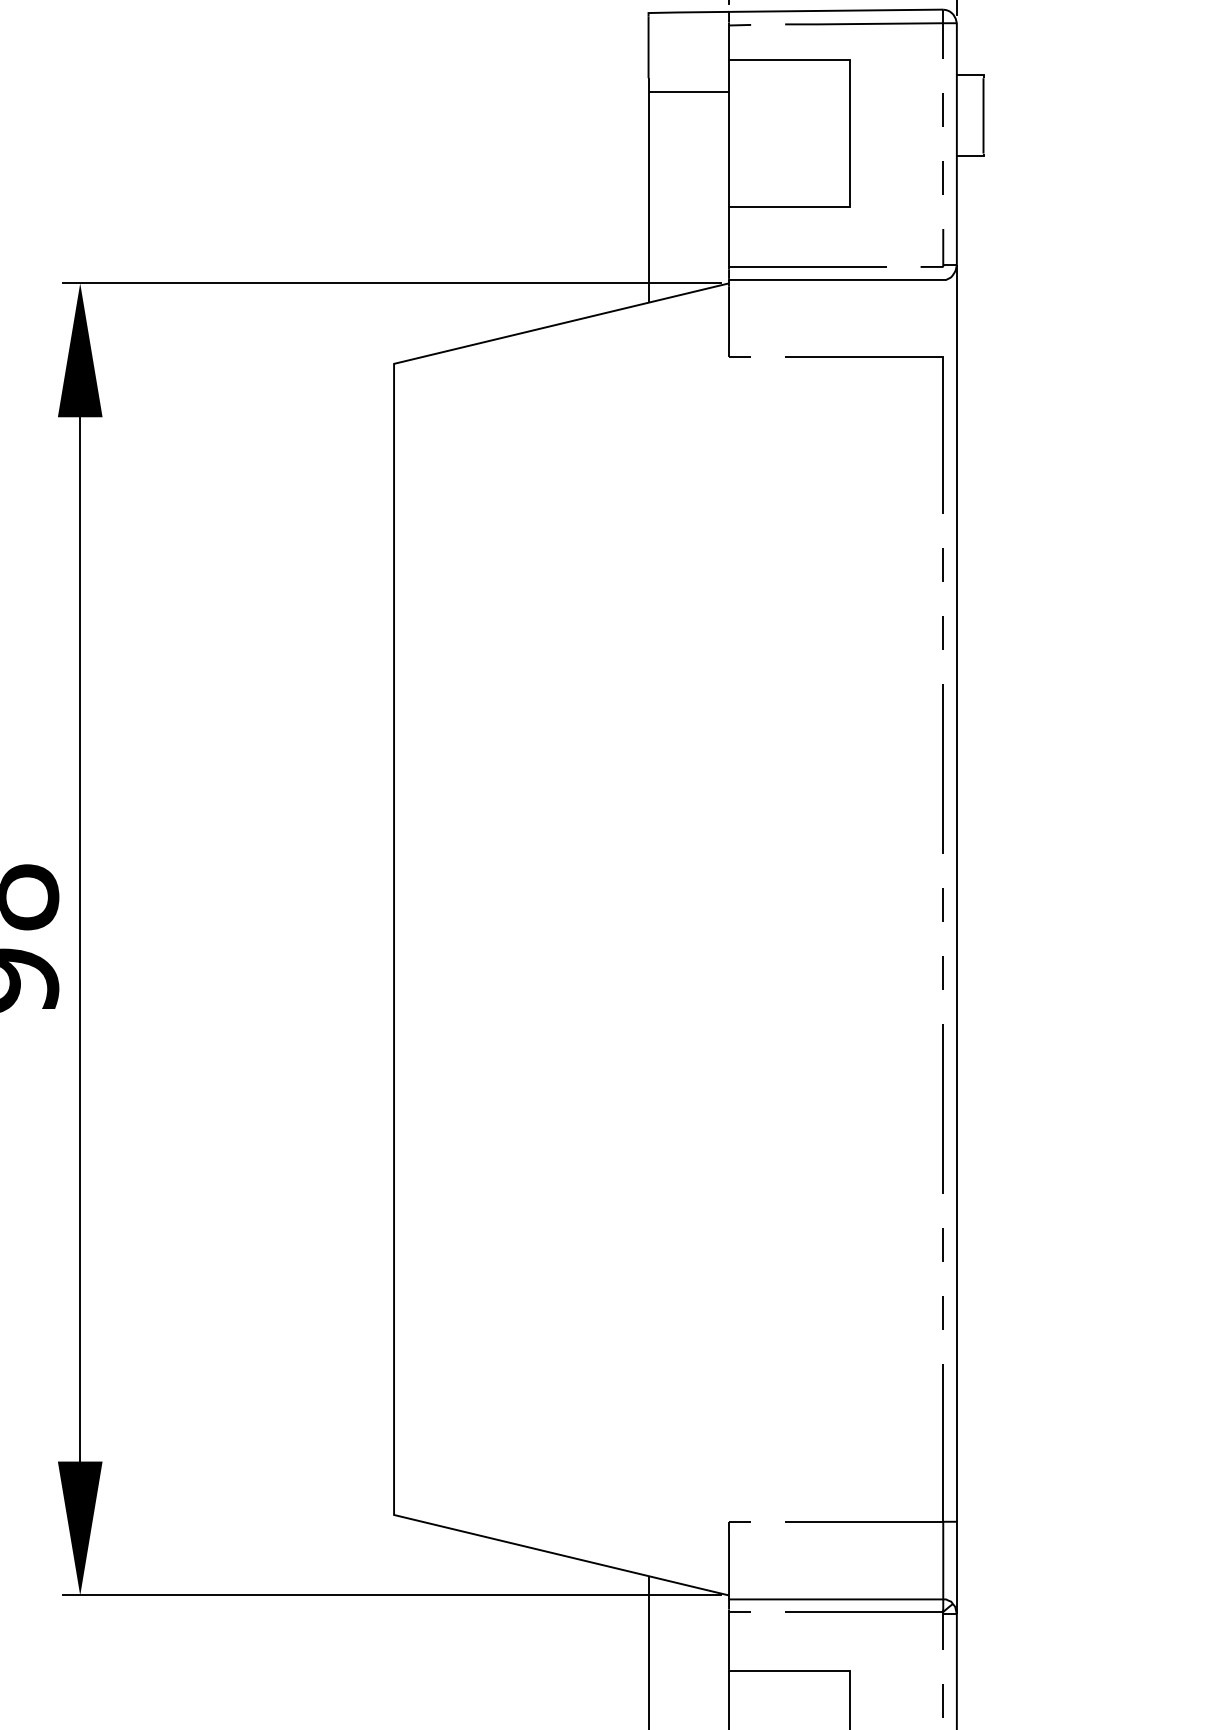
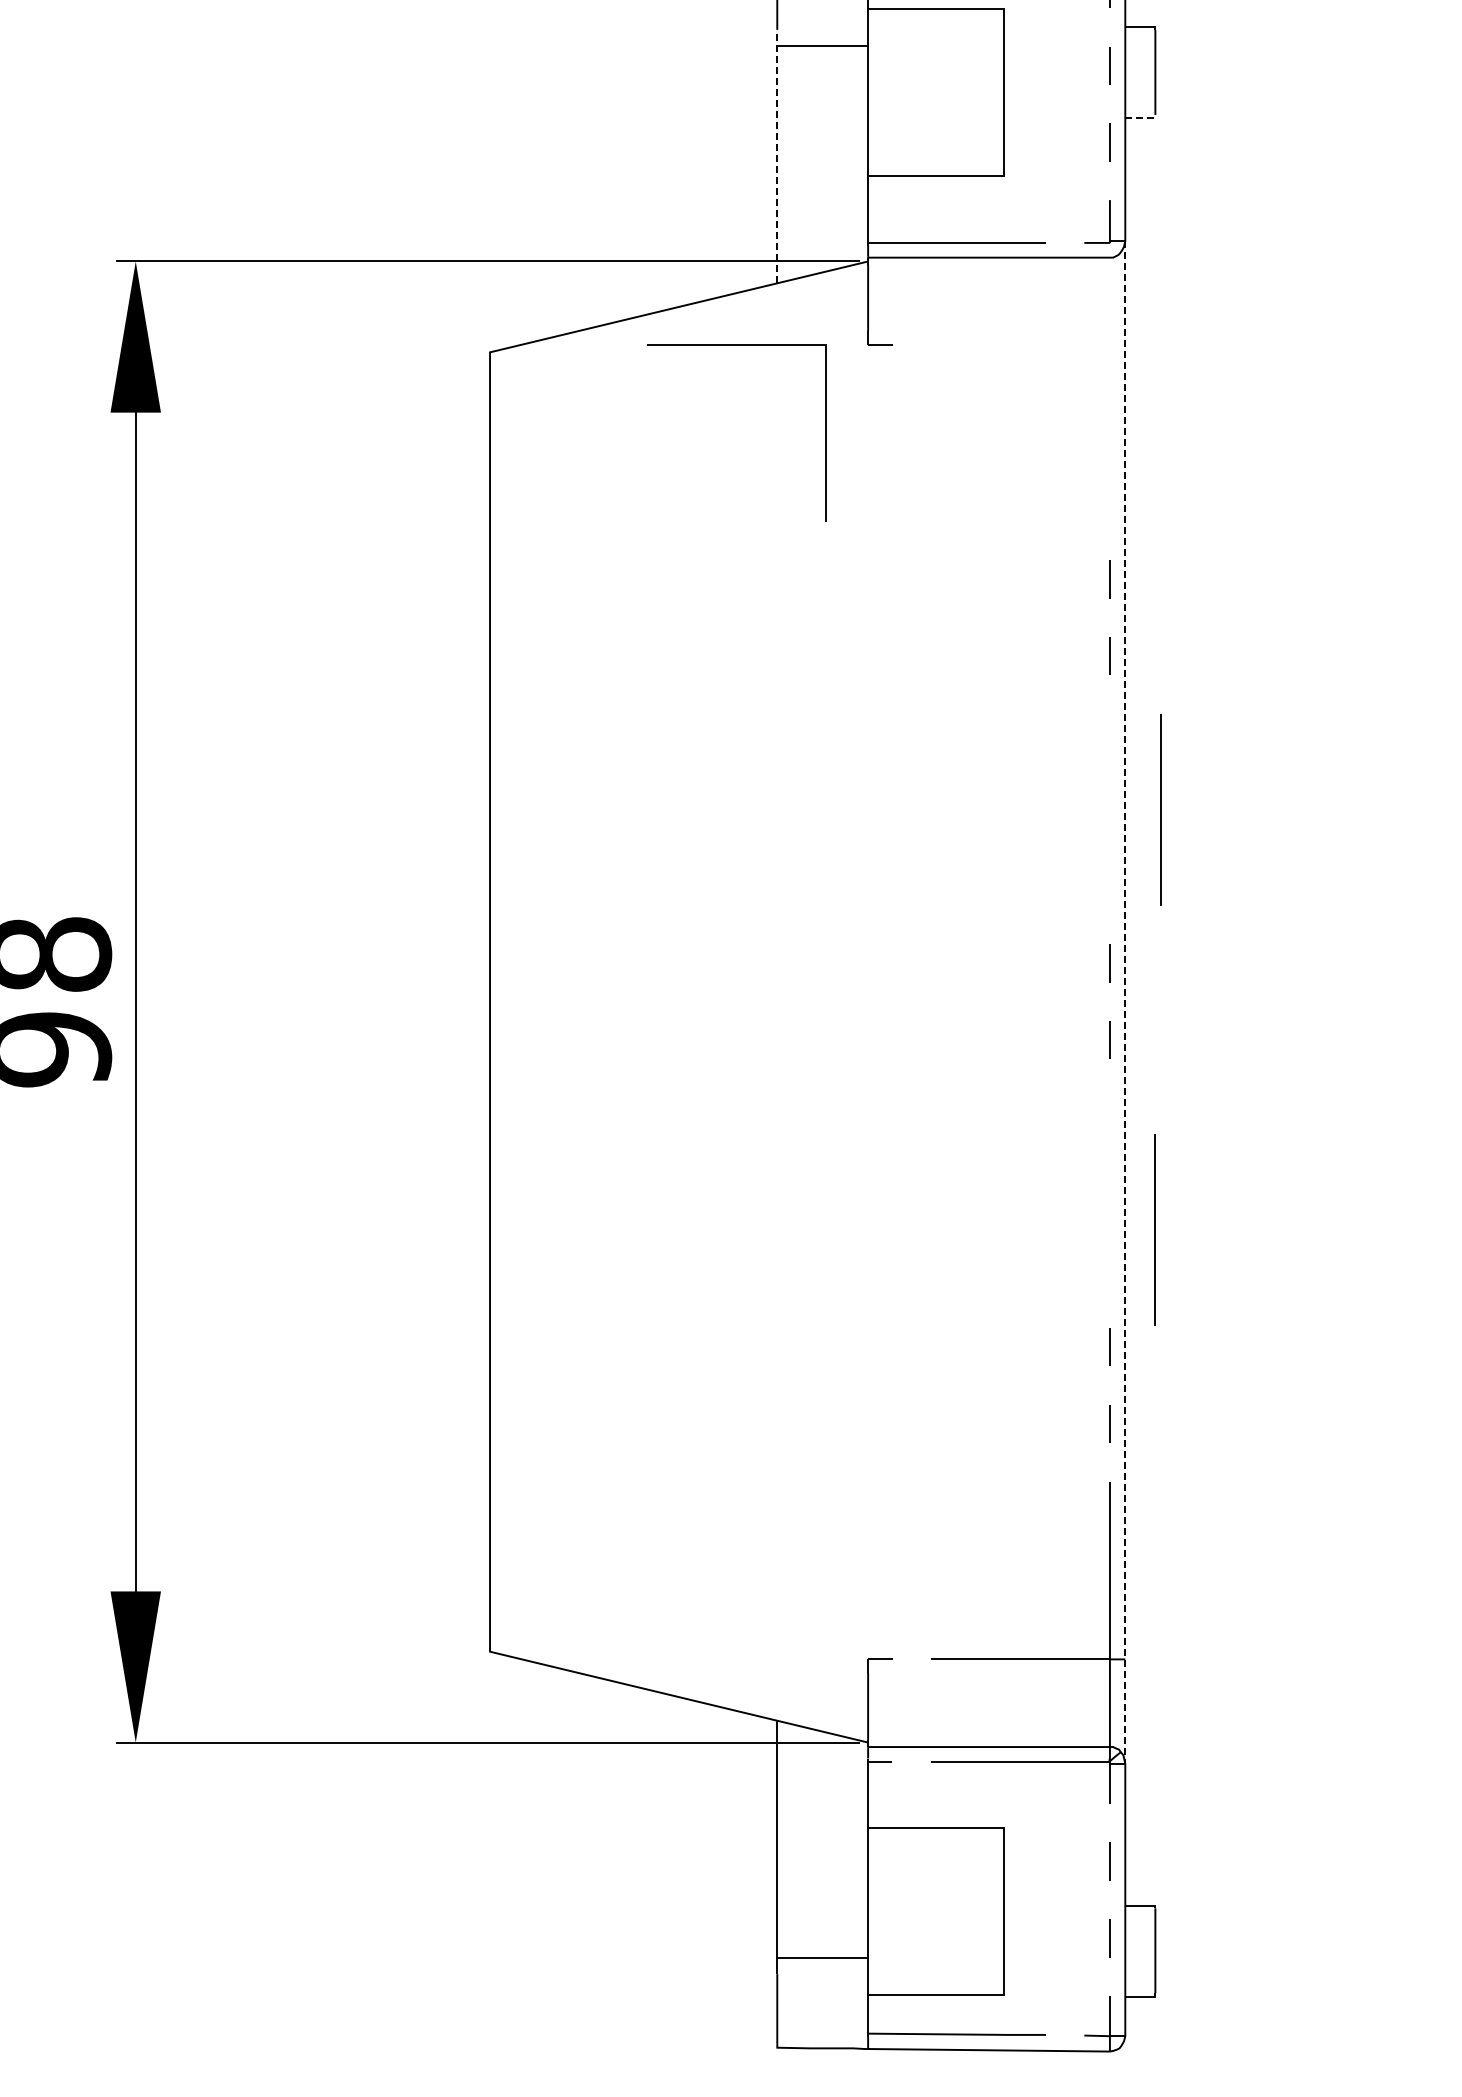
line: (972, 155) -> (1142, 117), solid -> dashed
line: (648, 189) -> (777, 155), solid -> dashed
line: (864, 357) -> (736, 345), moved
line: (942, 768) -> (1160, 809), moved
line: (957, 939) -> (1125, 1002), solid -> dashed
line: (942, 1109) -> (1154, 1229), moved

